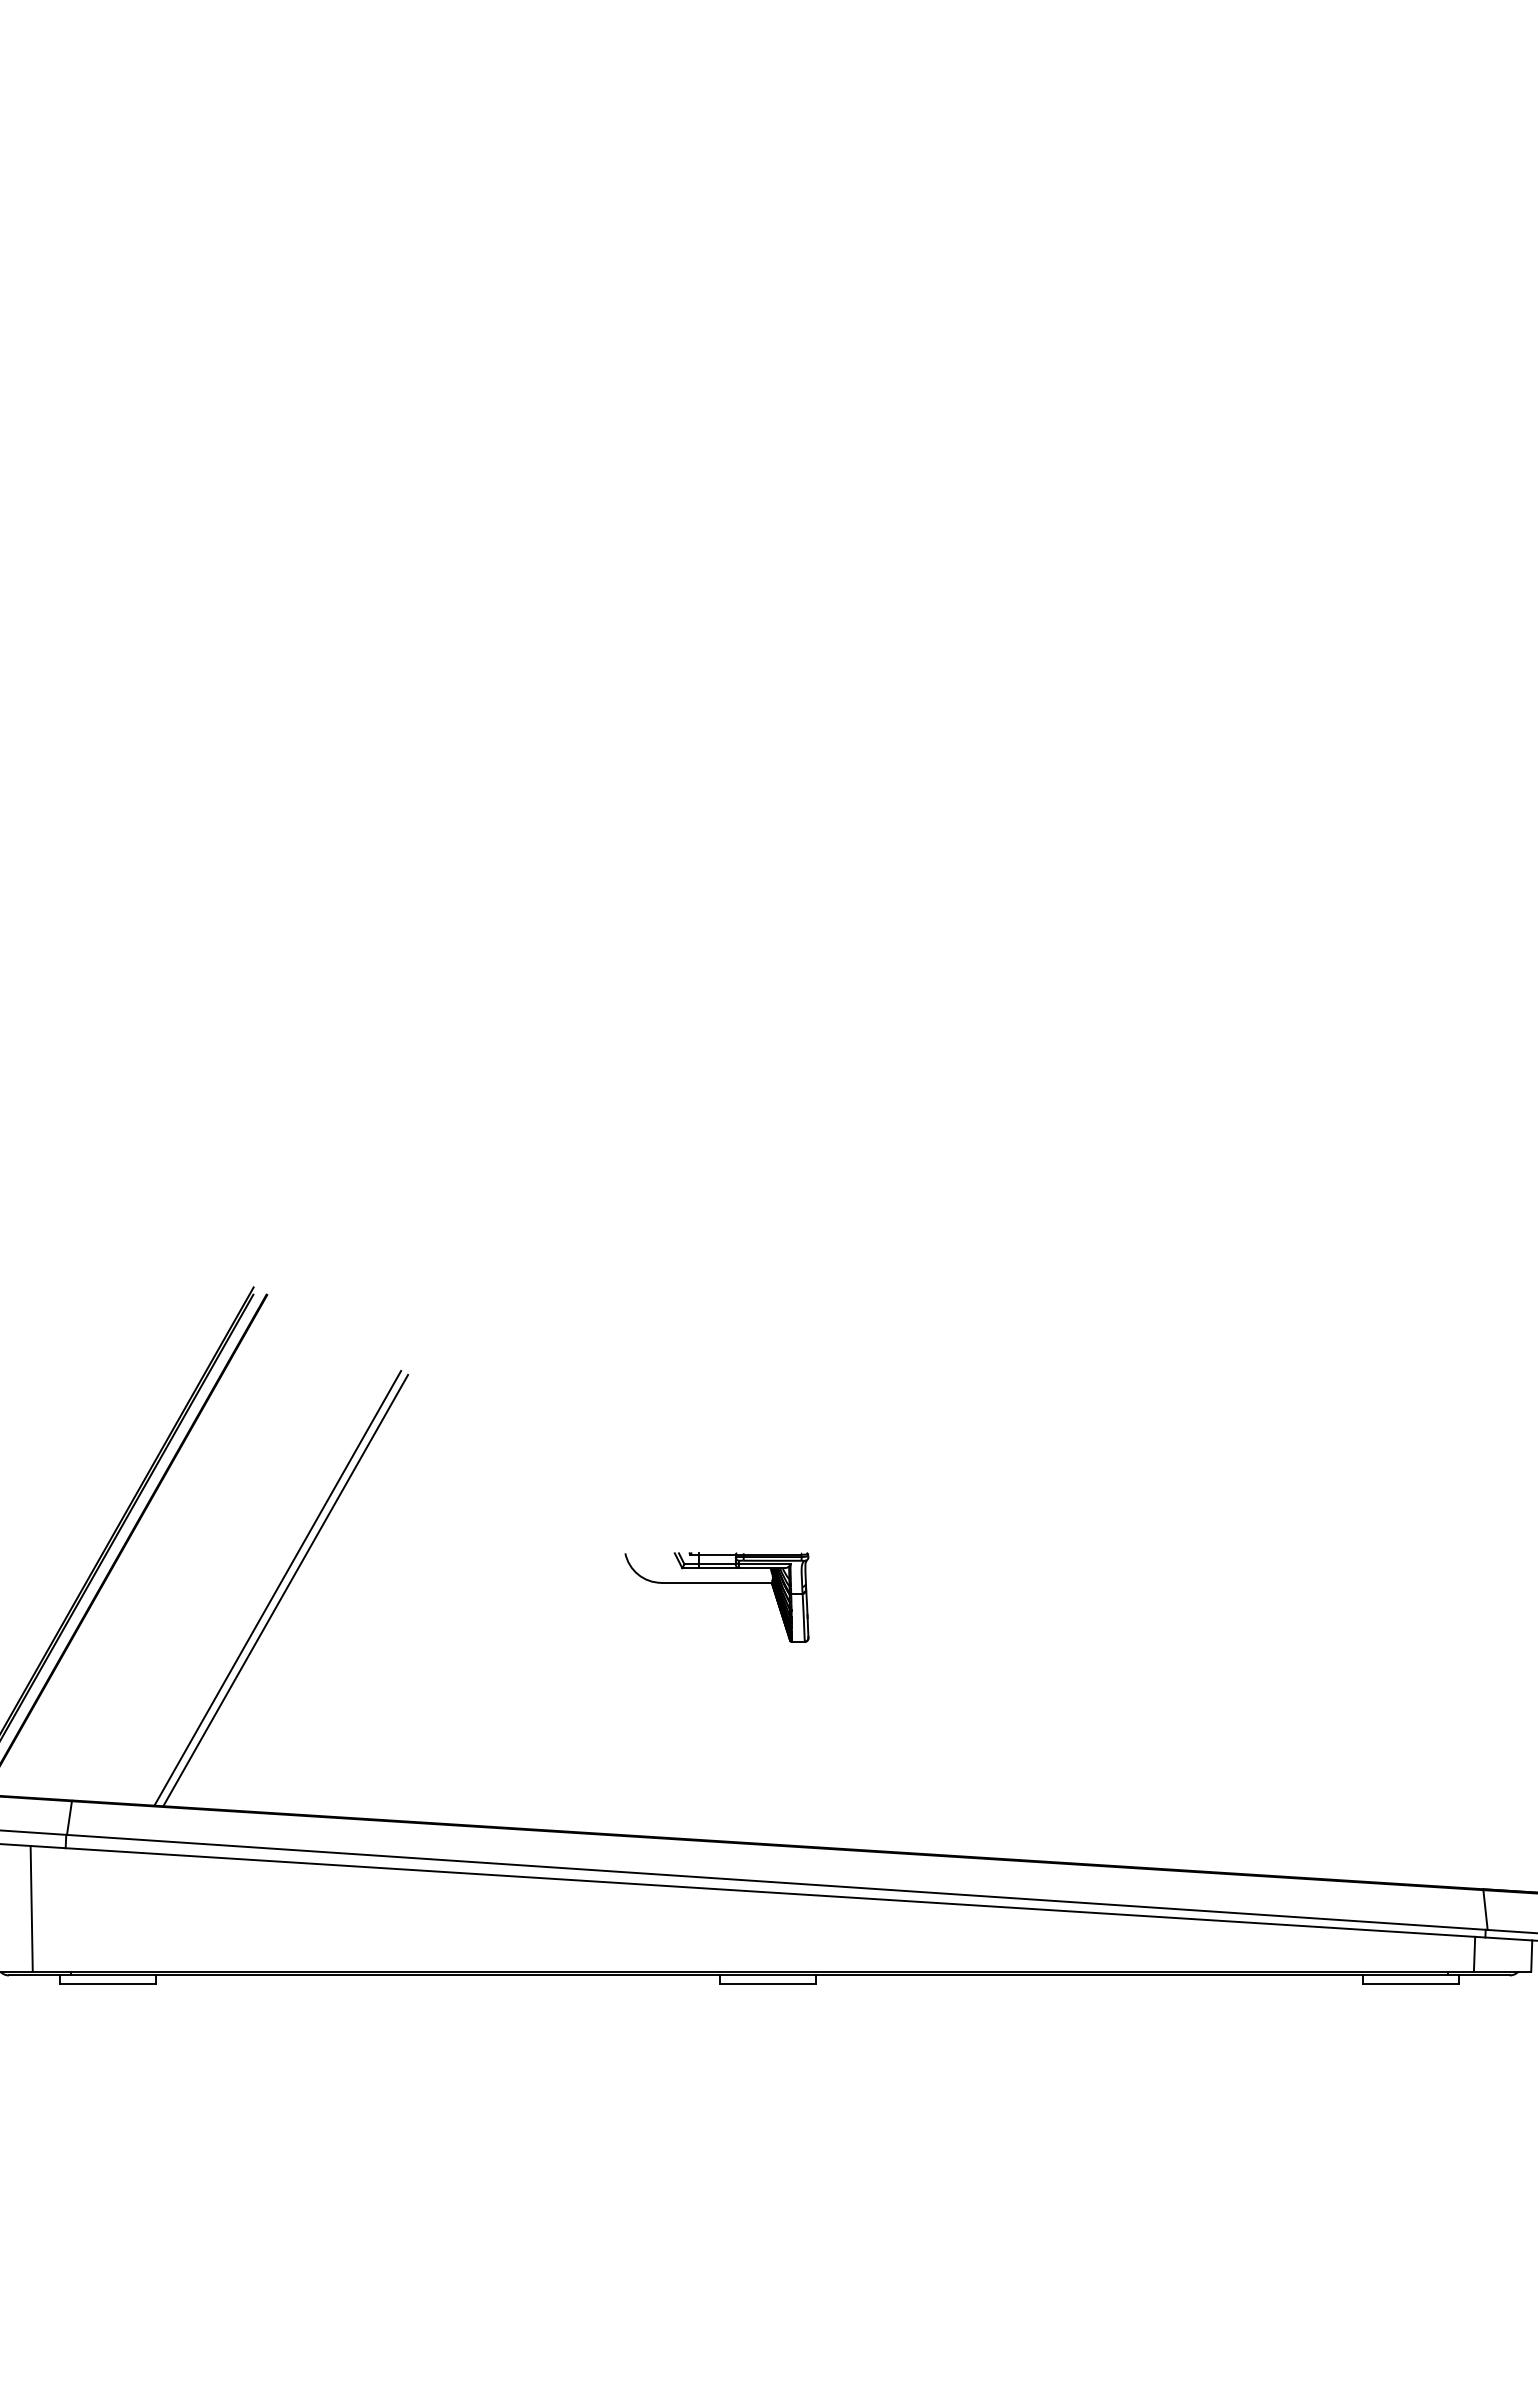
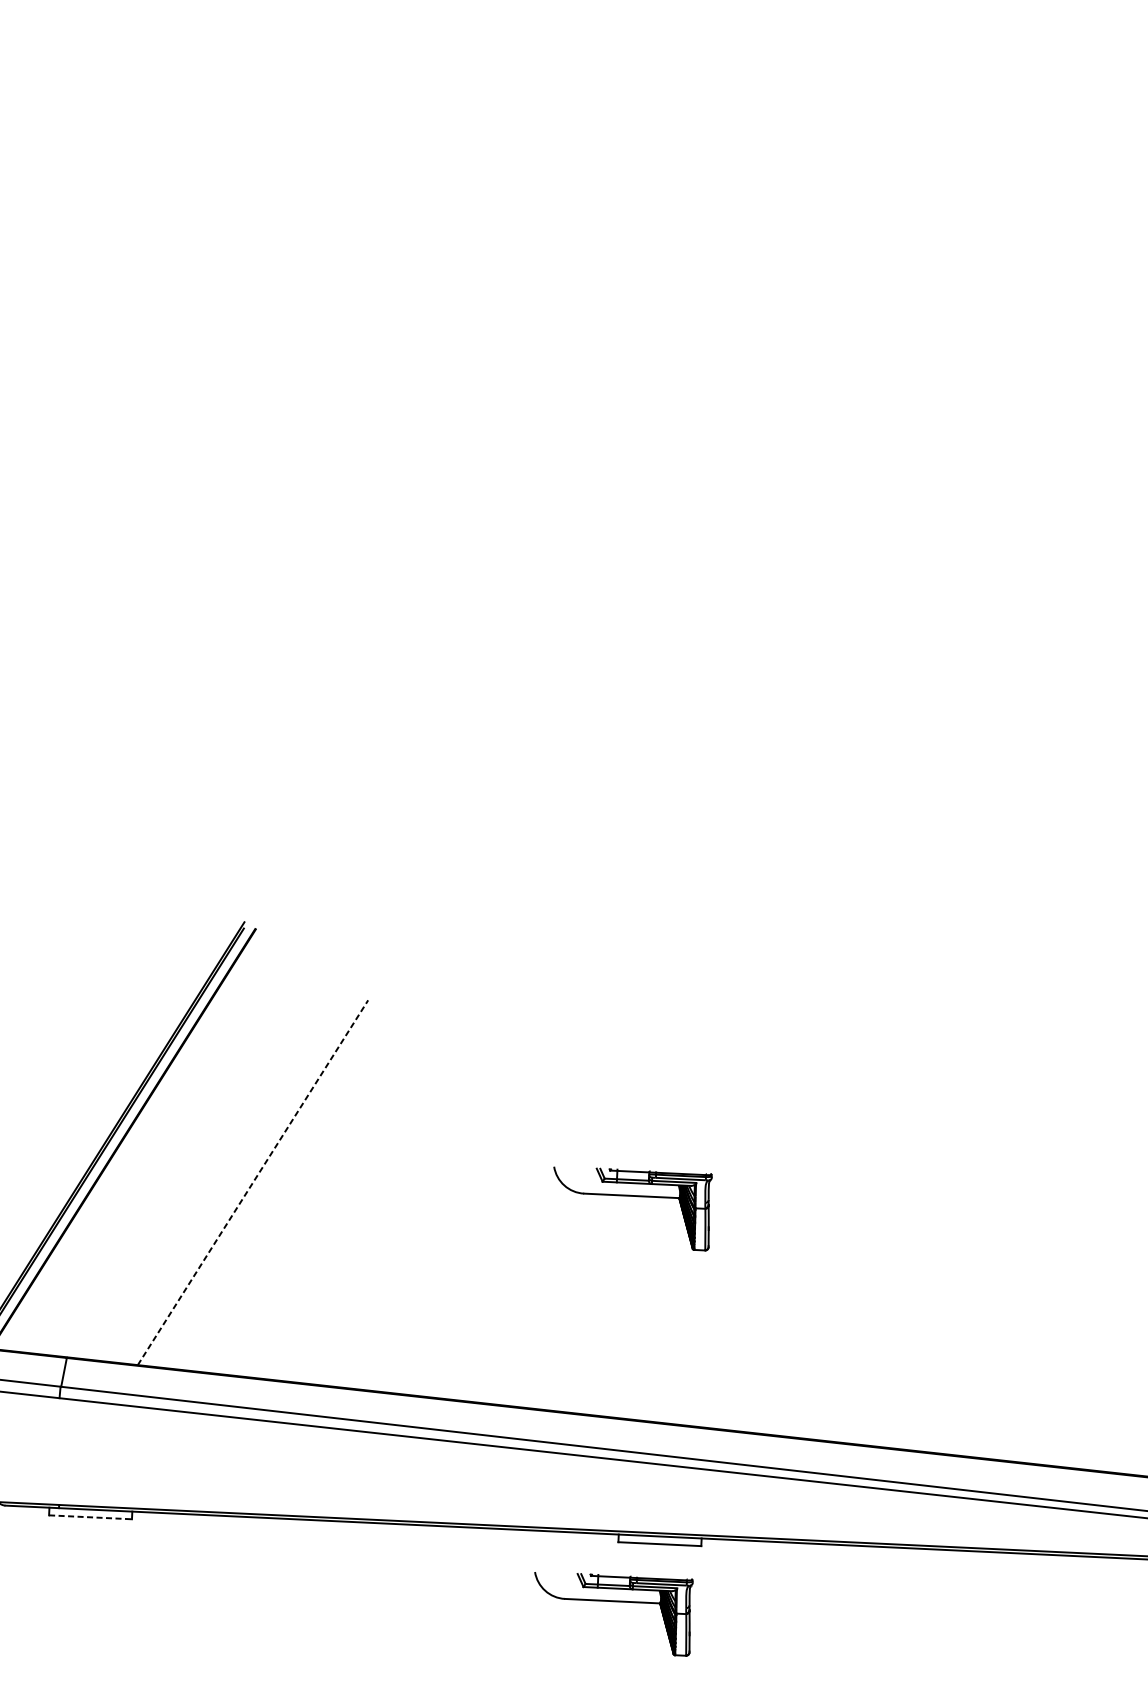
line: (277, 1588) -> (252, 1182), solid -> dashed
line: (285, 1590) -> (259, 1184), removed
line: (31, 1908) -> (27, 1448), removed
line: (108, 1984) -> (90, 1517), solid -> dashed
part: (716, 2053) -> (612, 1601), added

